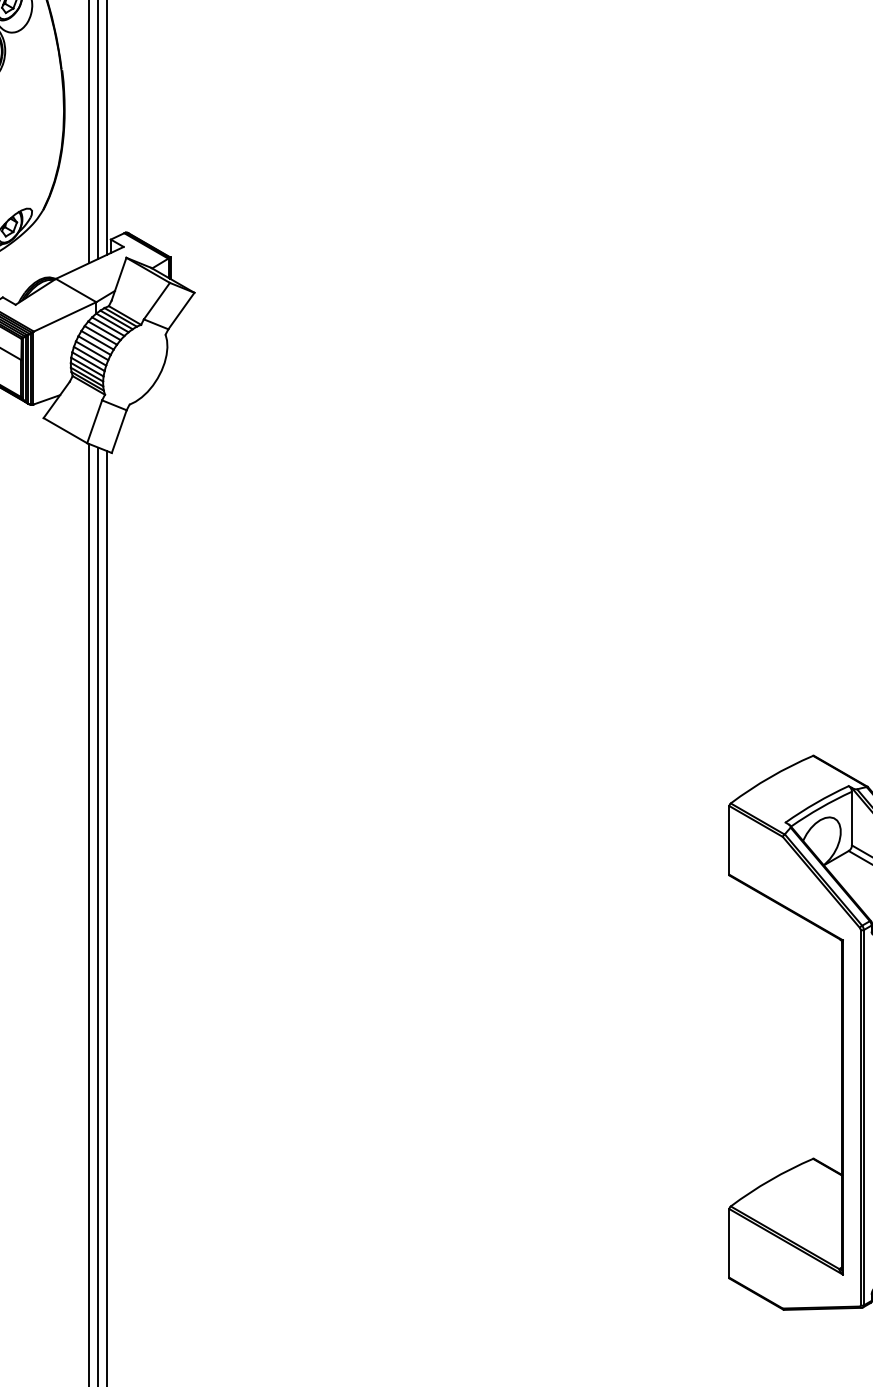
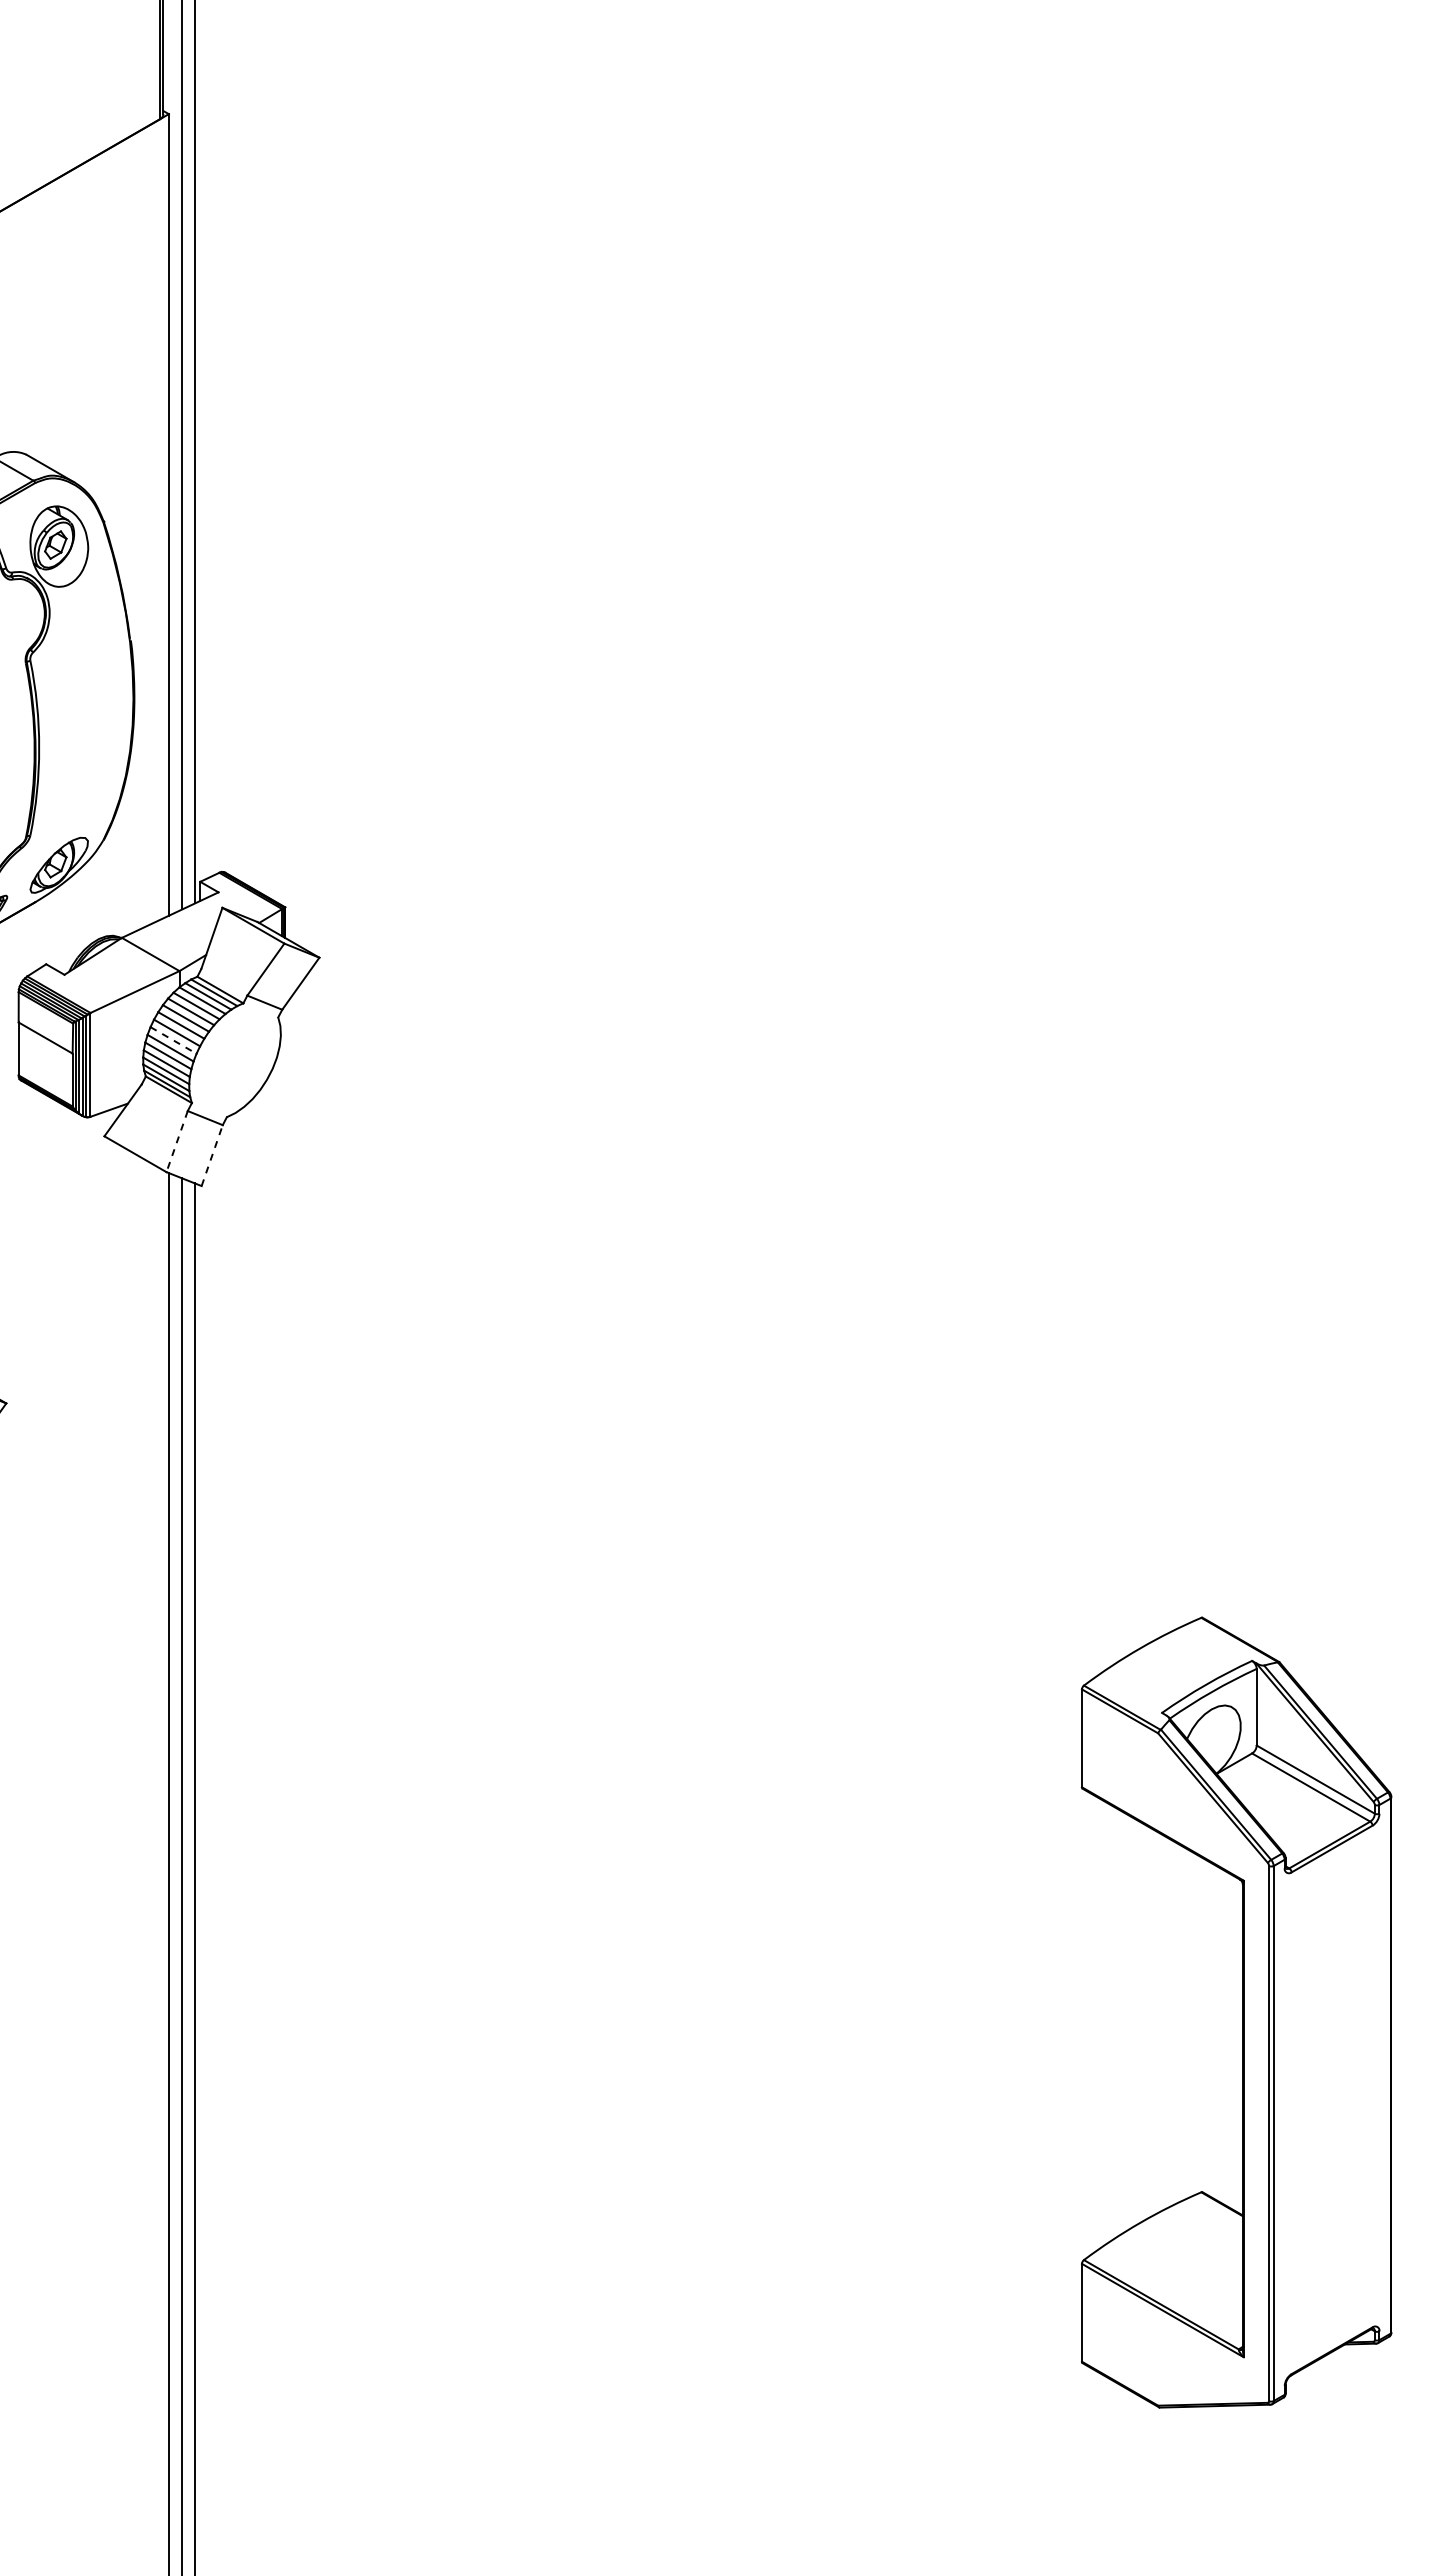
line: (92, 350) -> (173, 1040), solid -> dashed
line: (94, 422) -> (177, 1142), solid -> dashed
line: (119, 431) -> (212, 1155), solid -> dashed

